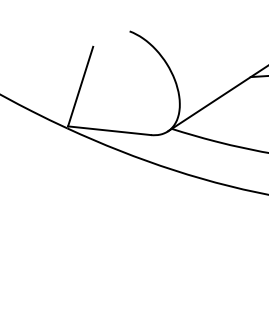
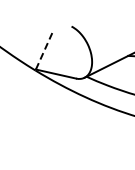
line: (80, 86) -> (44, 50), solid -> dashed

